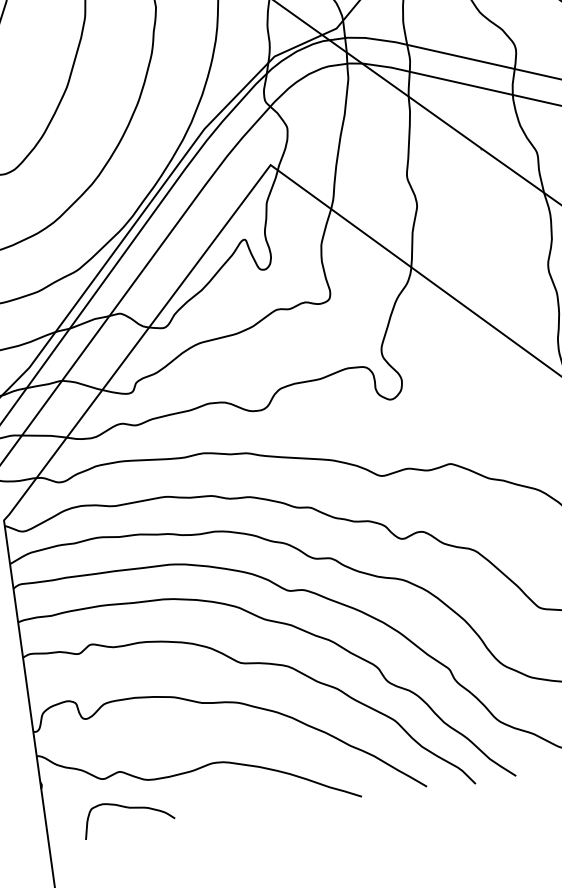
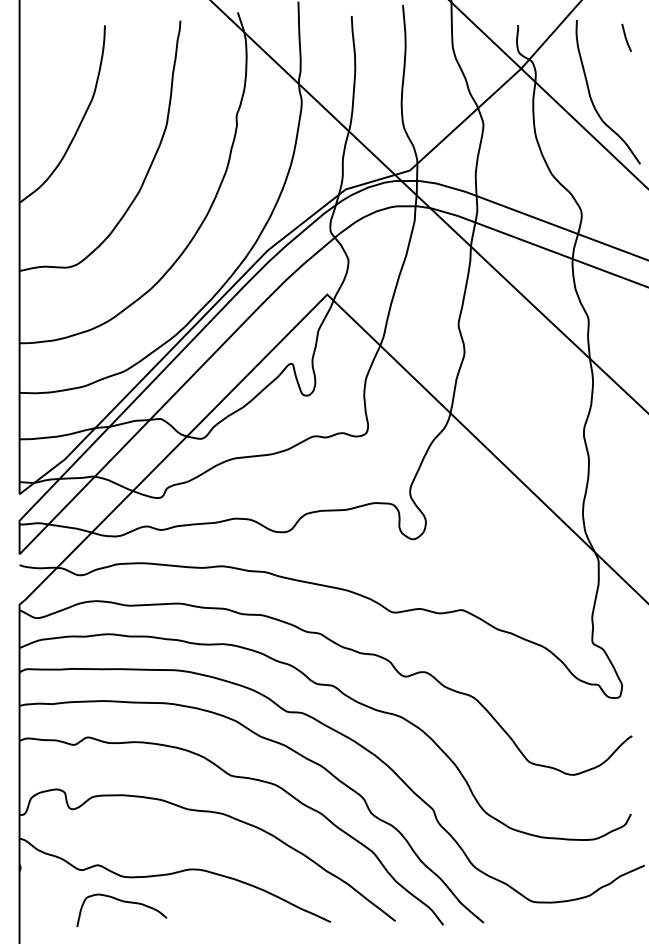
curve: (129, 808) -> (123, 902), moved

